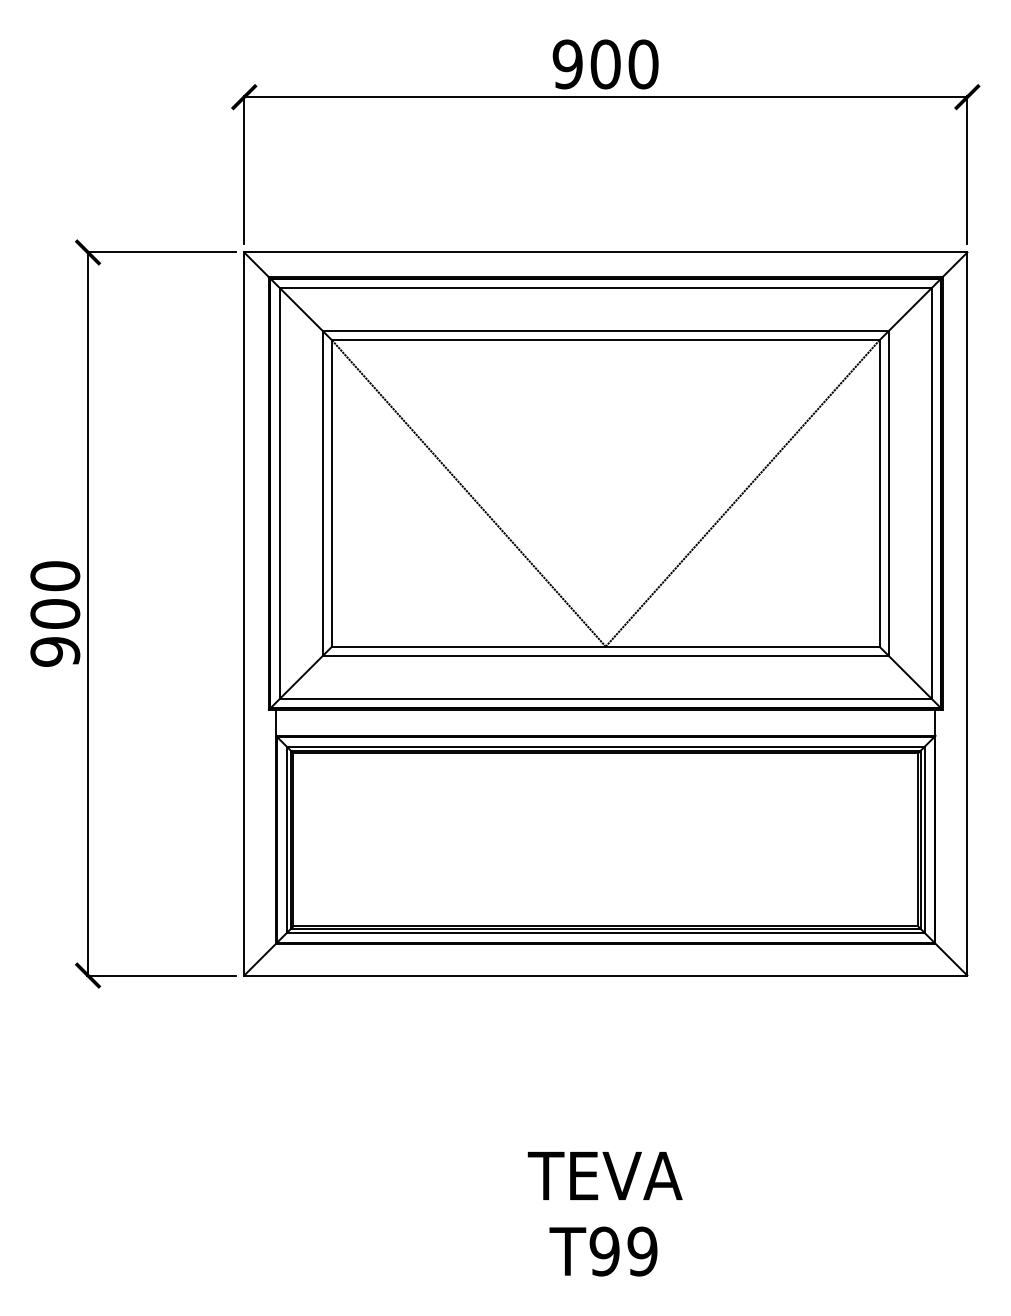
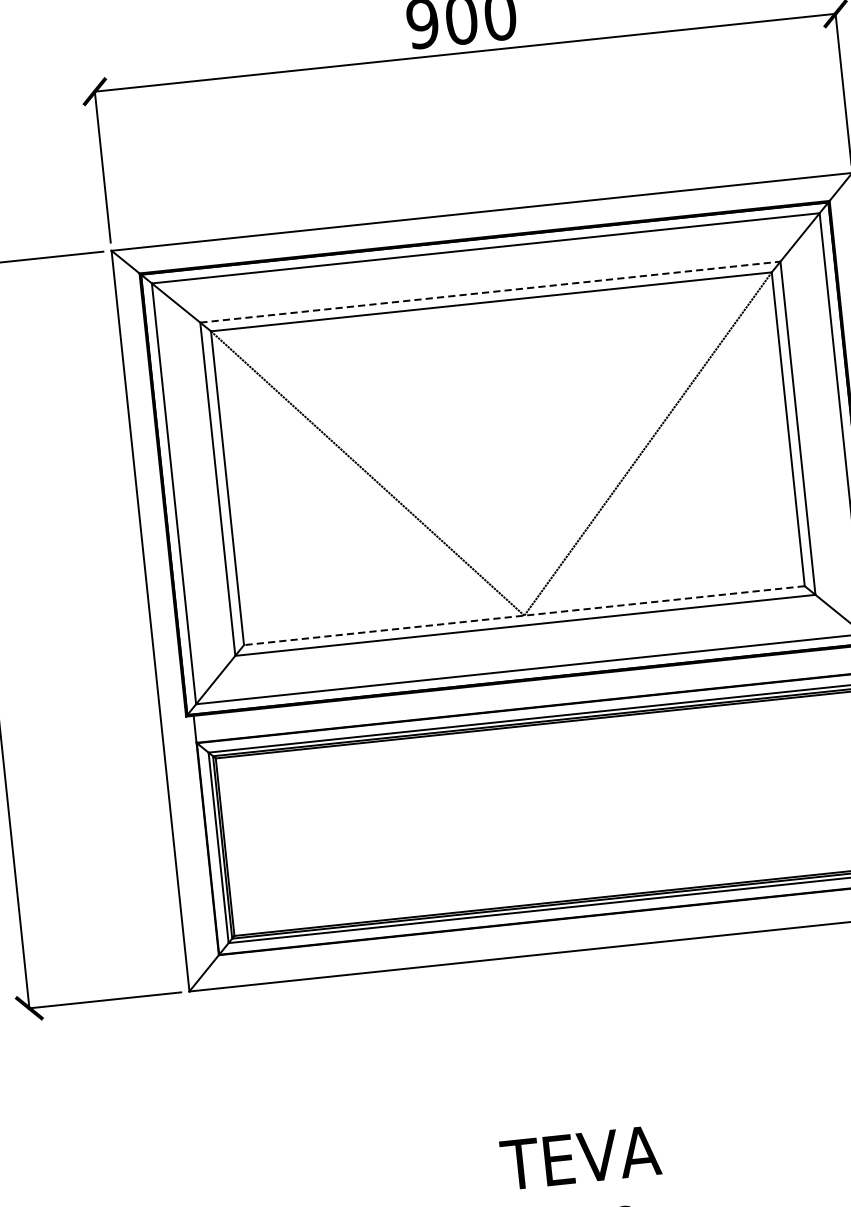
line: (606, 330) -> (491, 291), solid -> dashed
line: (605, 646) -> (524, 615), solid -> dashed

